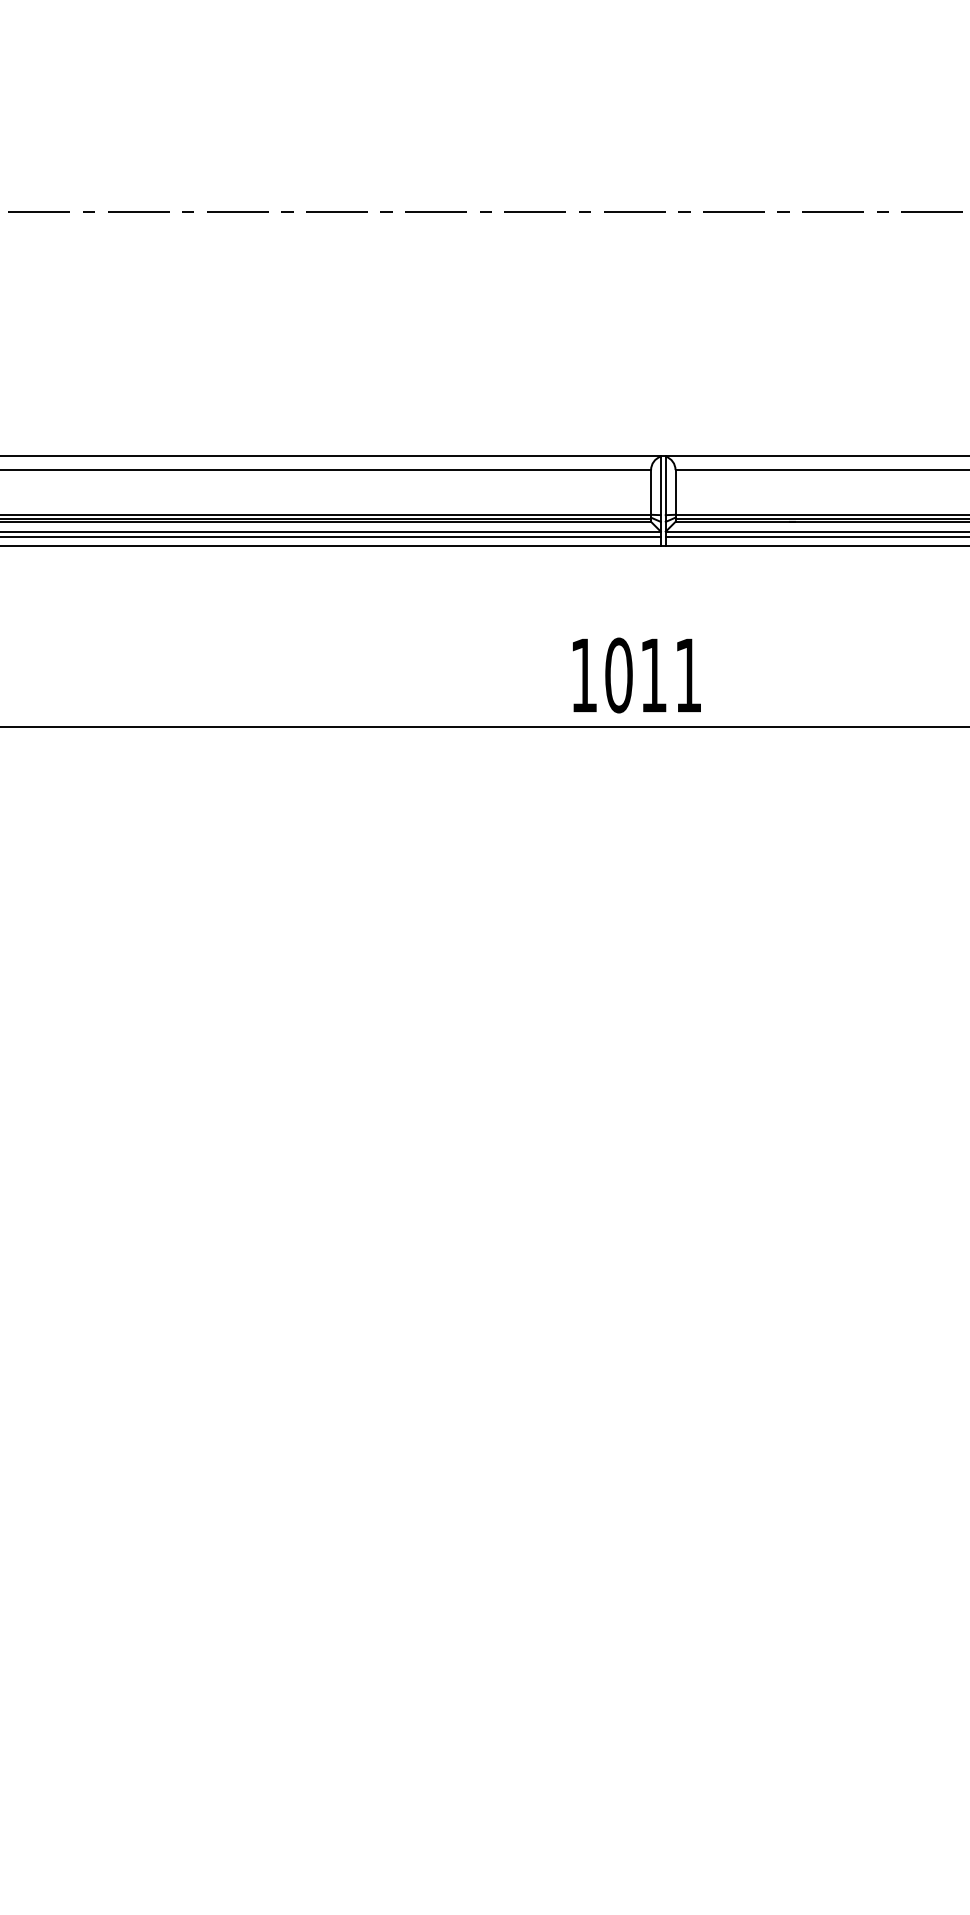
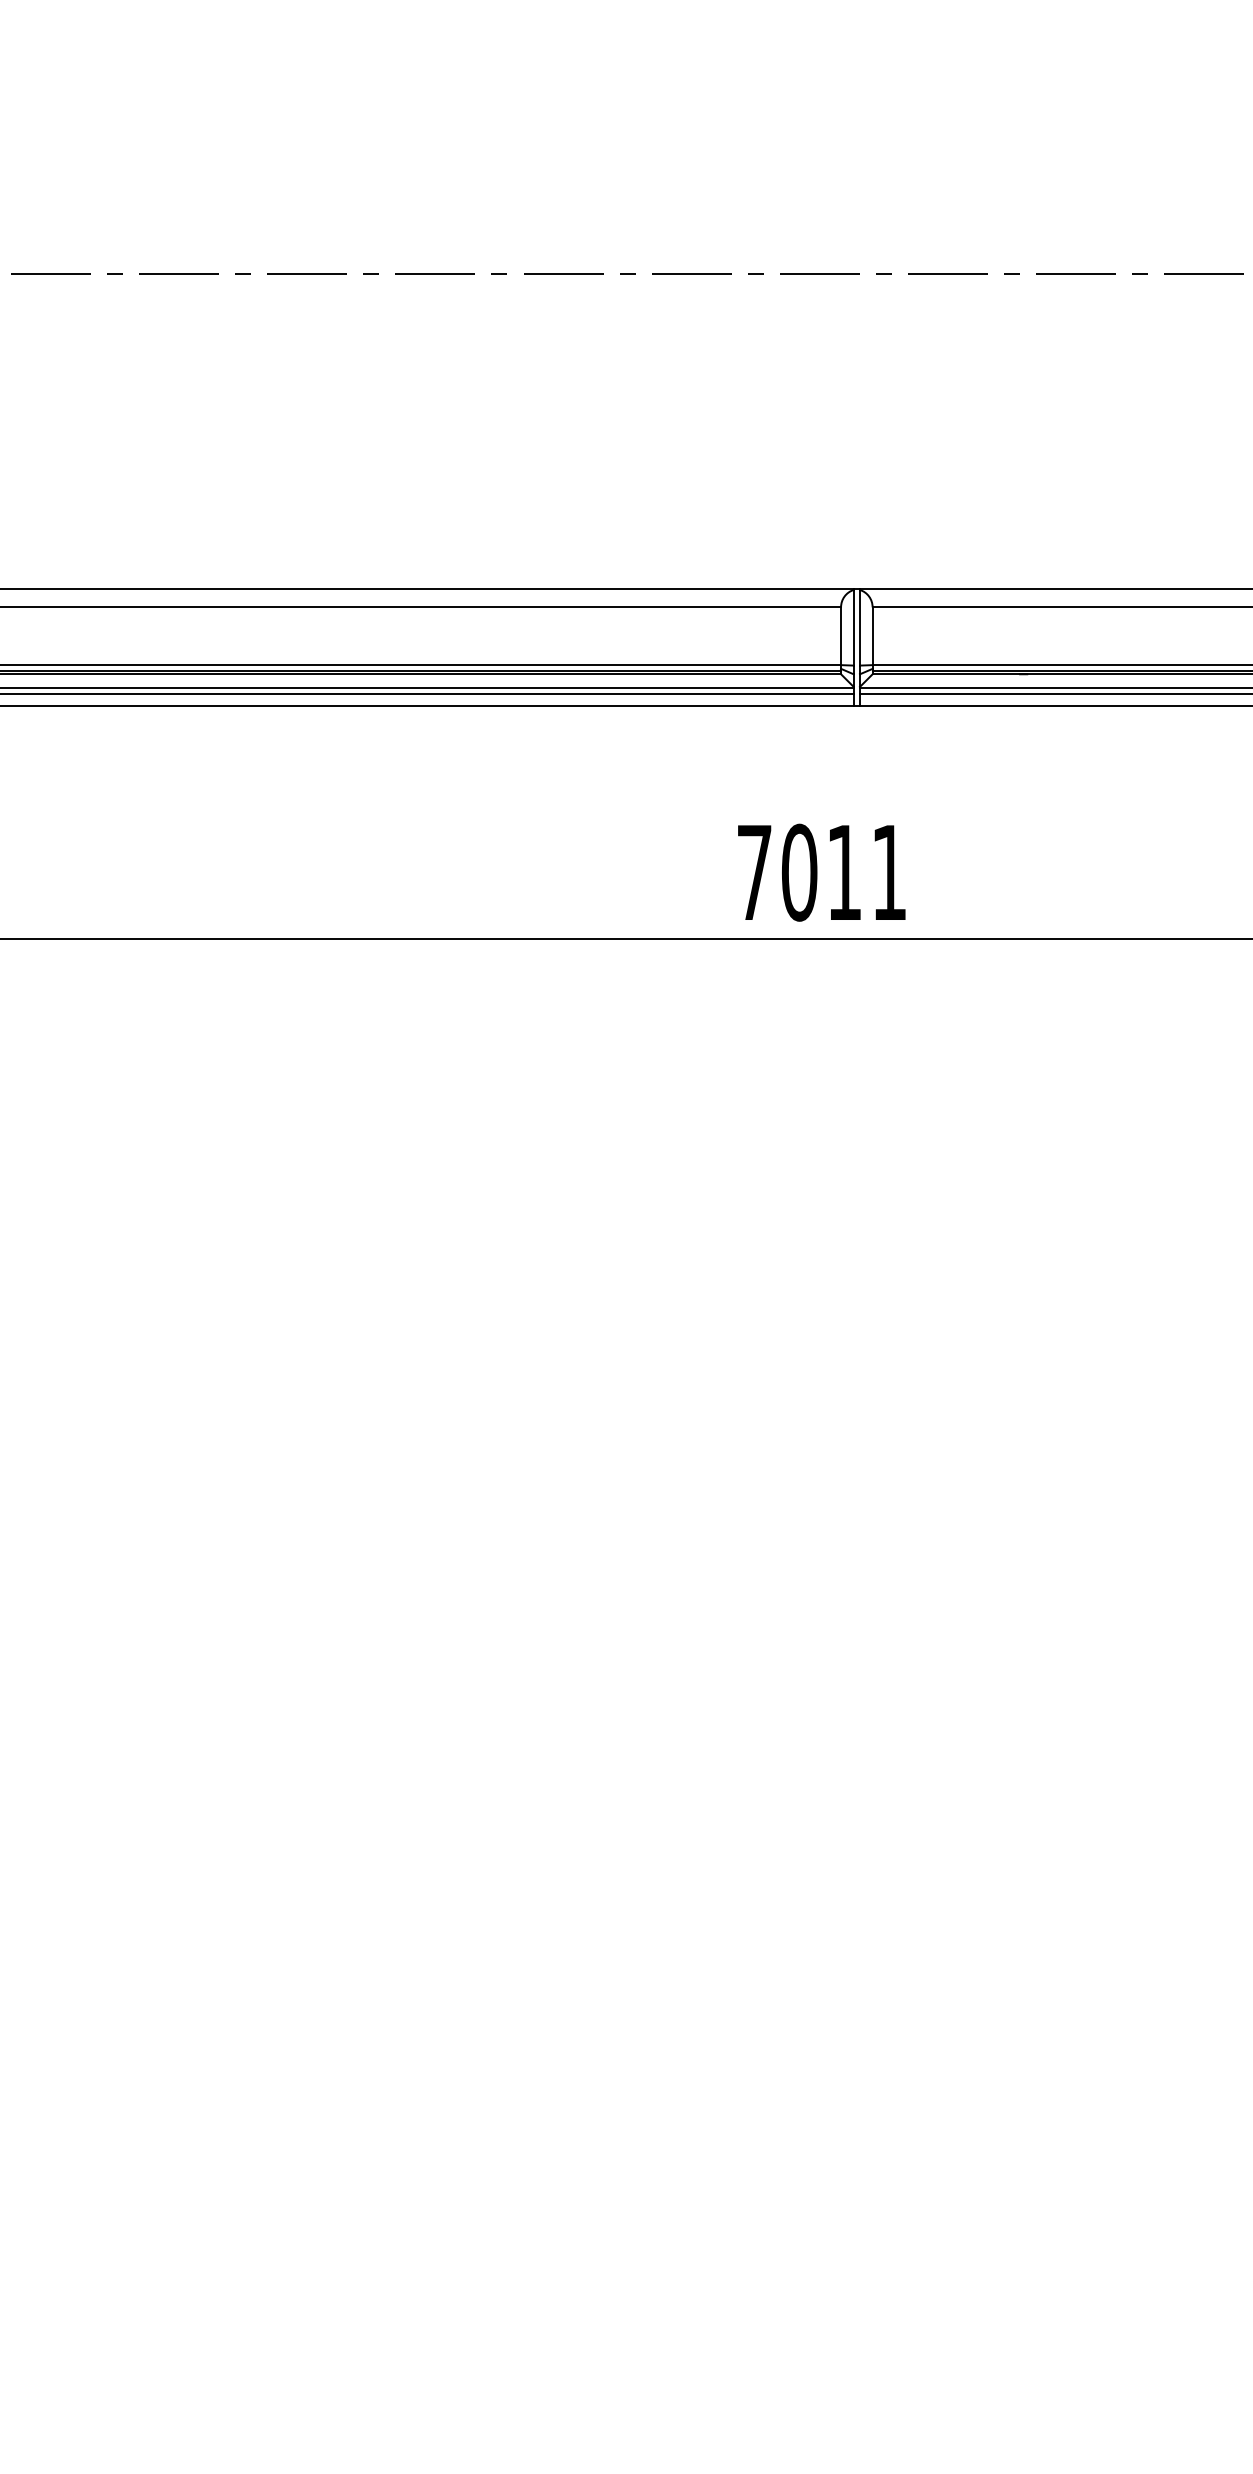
text: (583, 675) -> (753, 872), 1011 -> 7011

